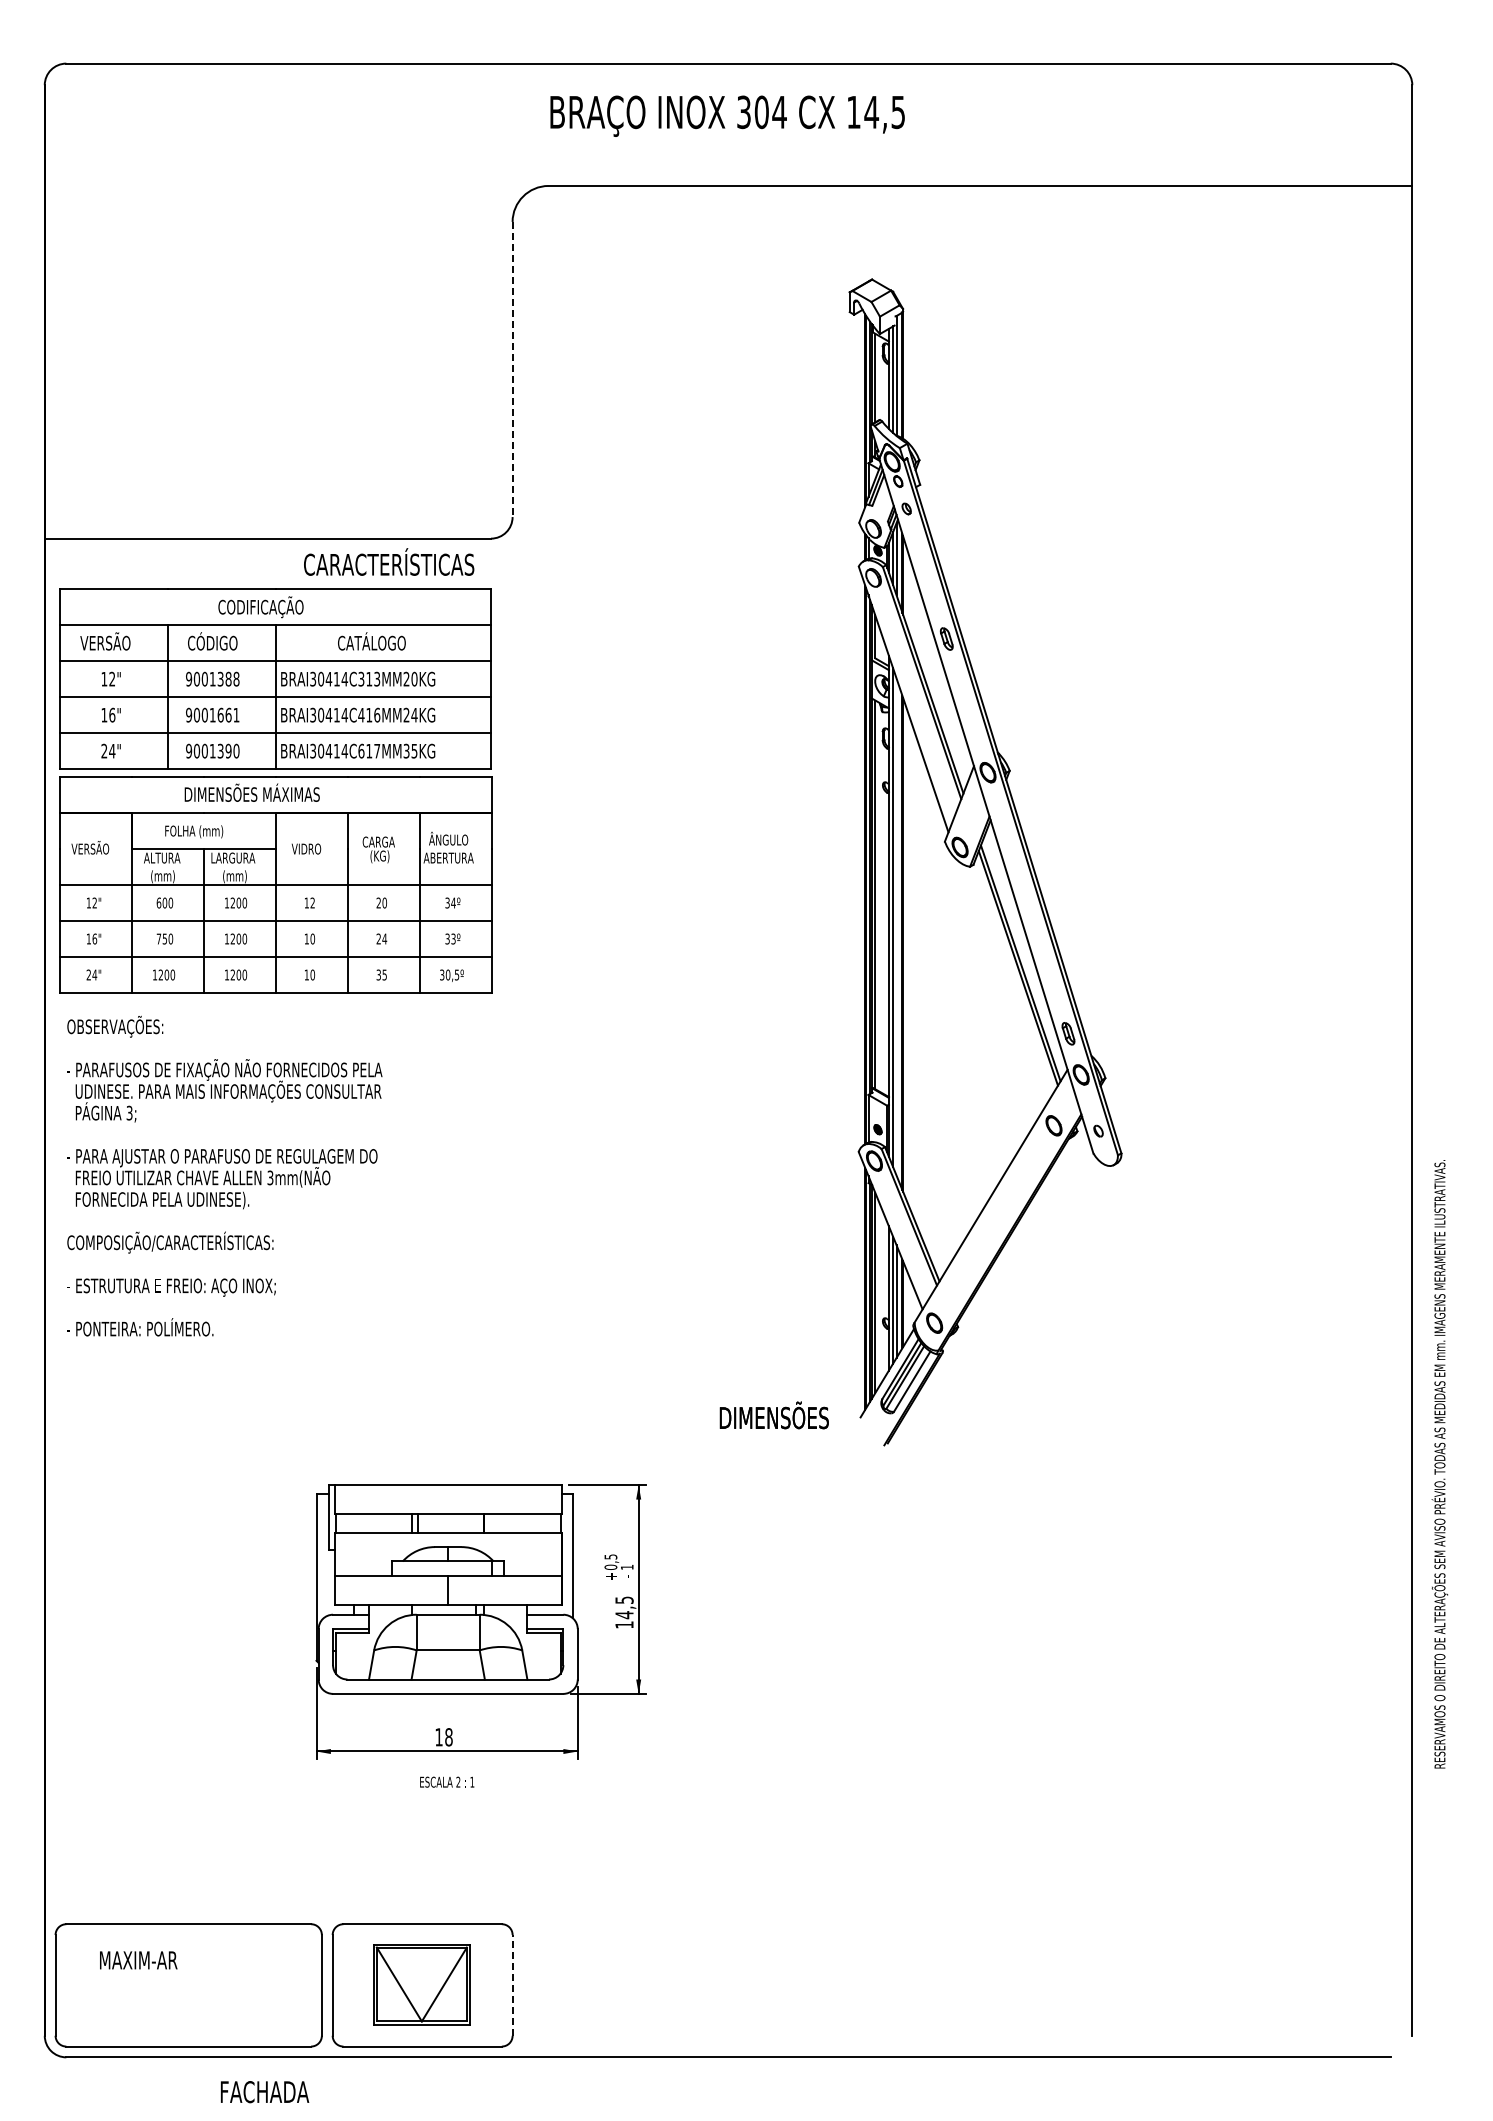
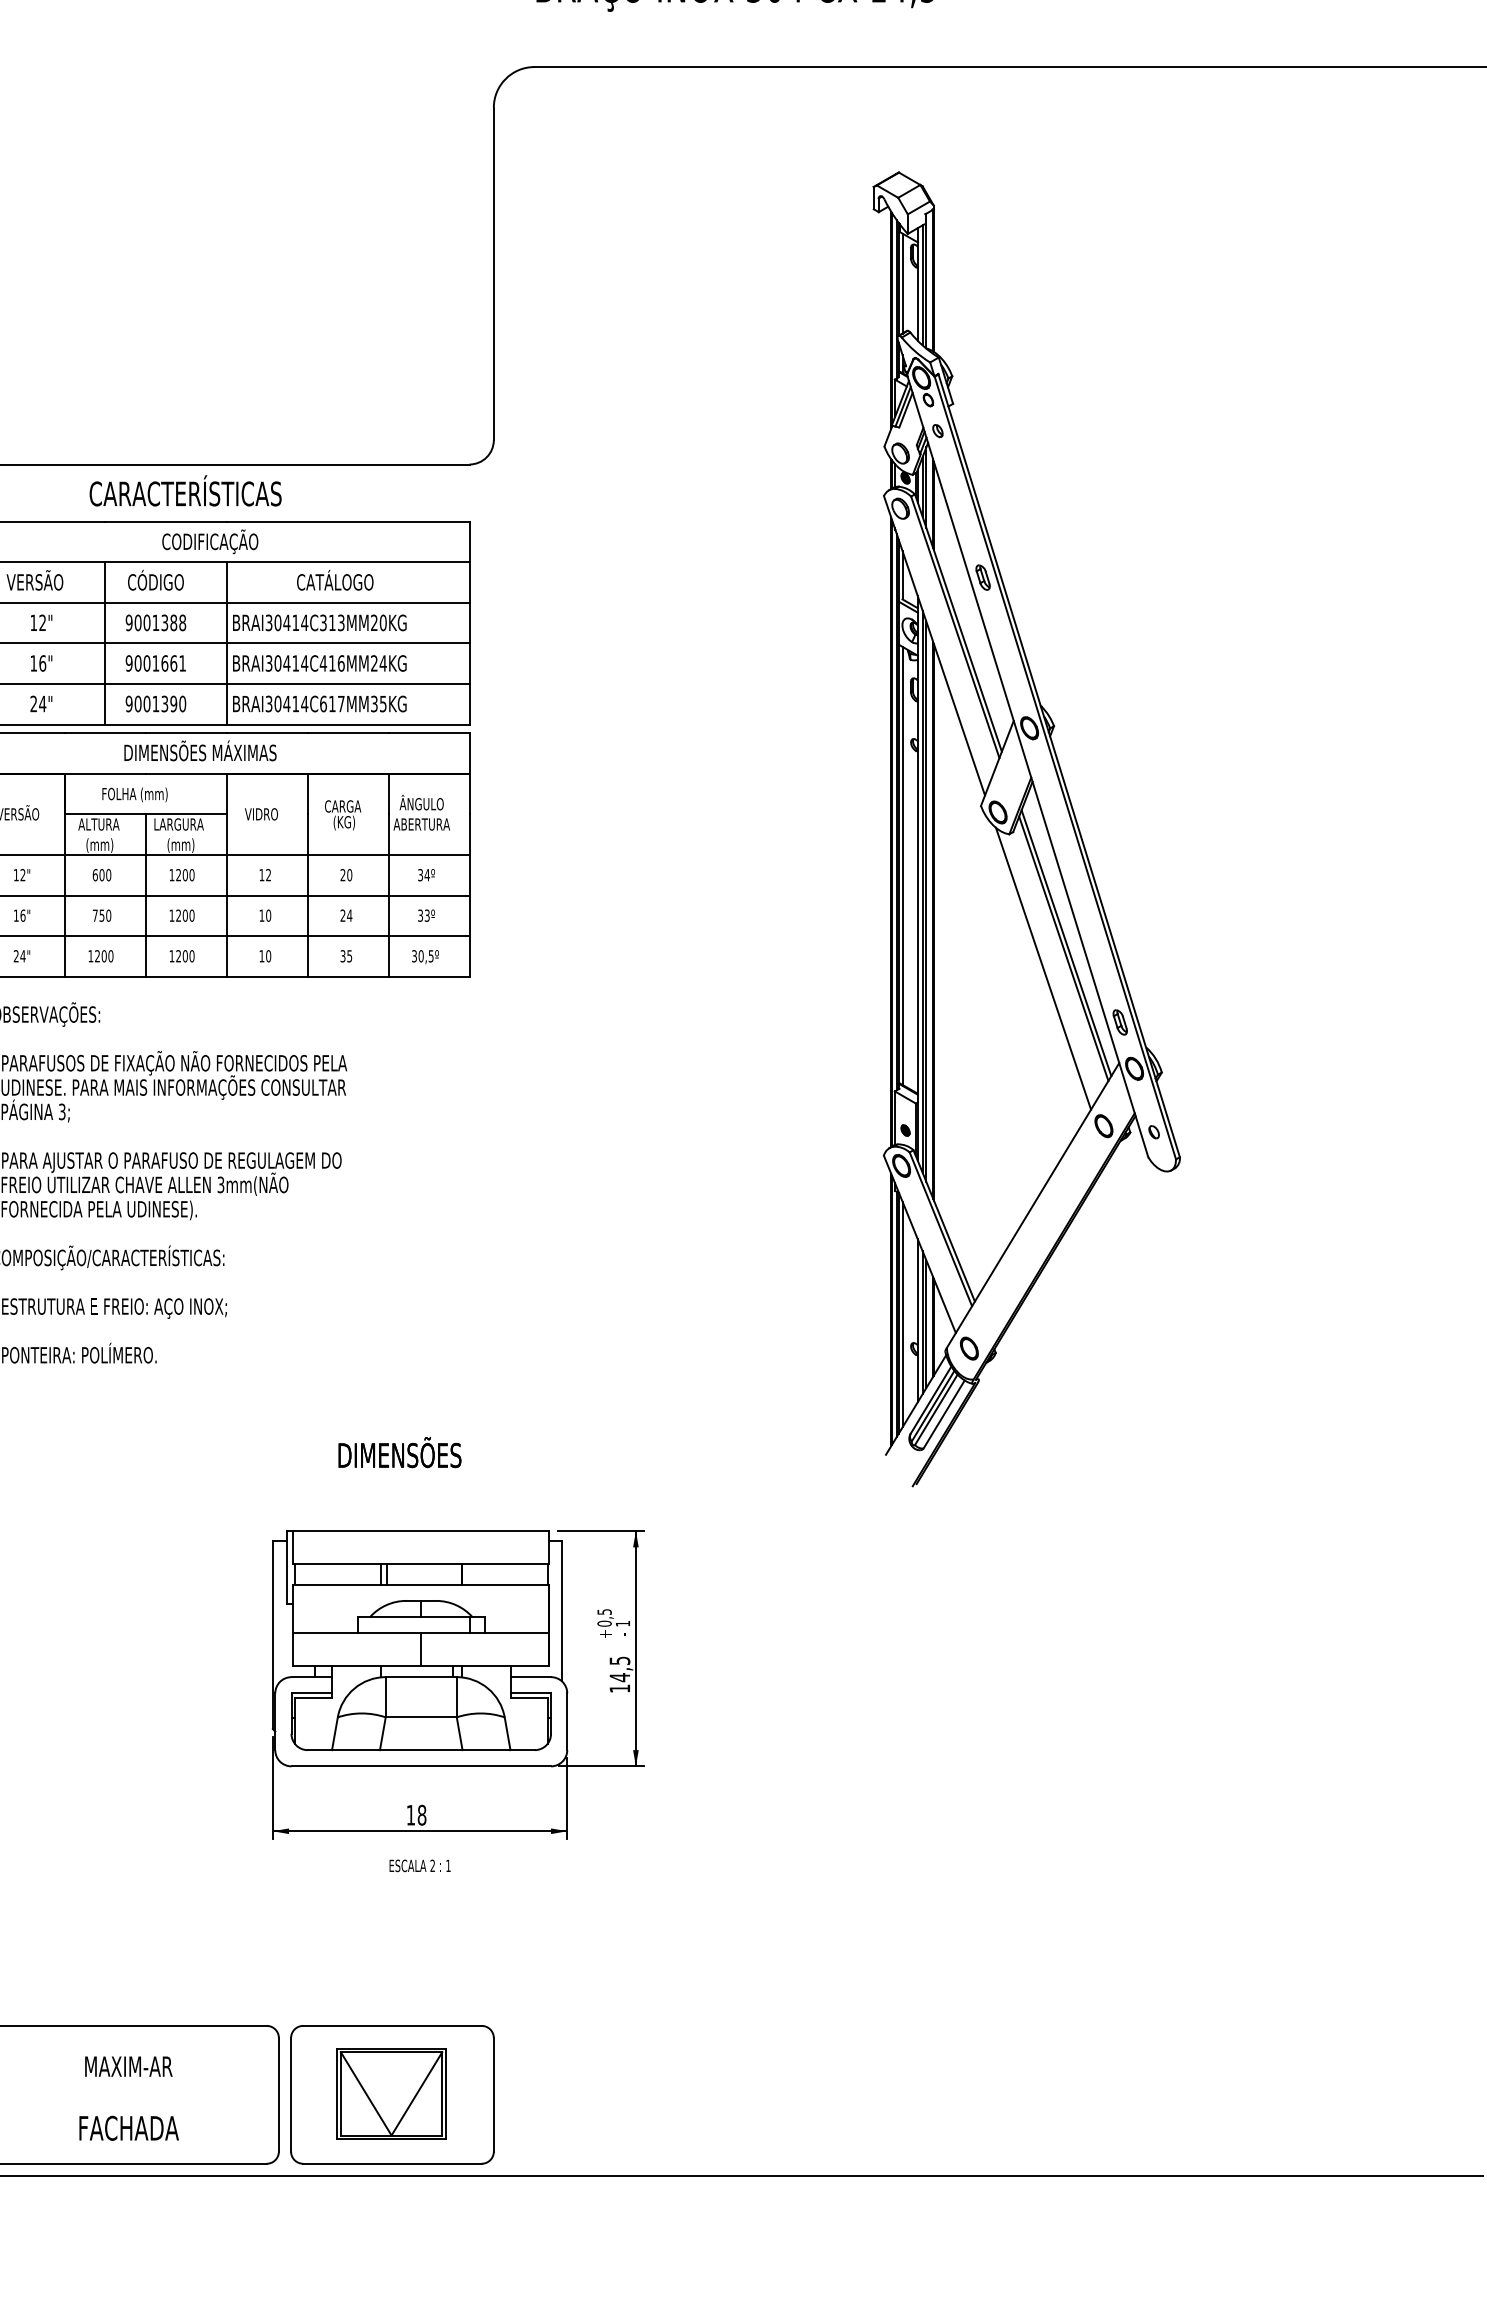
line: (512, 369) -> (493, 273), dashed -> solid
text: (389, 561) -> (186, 490), moved
line: (896, 926) -> (926, 901), added
line: (1000, 986) -> (1043, 969), added
text: (773, 1415) -> (399, 1452), moved
text: (138, 1960) -> (128, 2066), moved
line: (512, 1984) -> (493, 2093), dashed -> solid
text: (265, 2092) -> (129, 2128), moved

